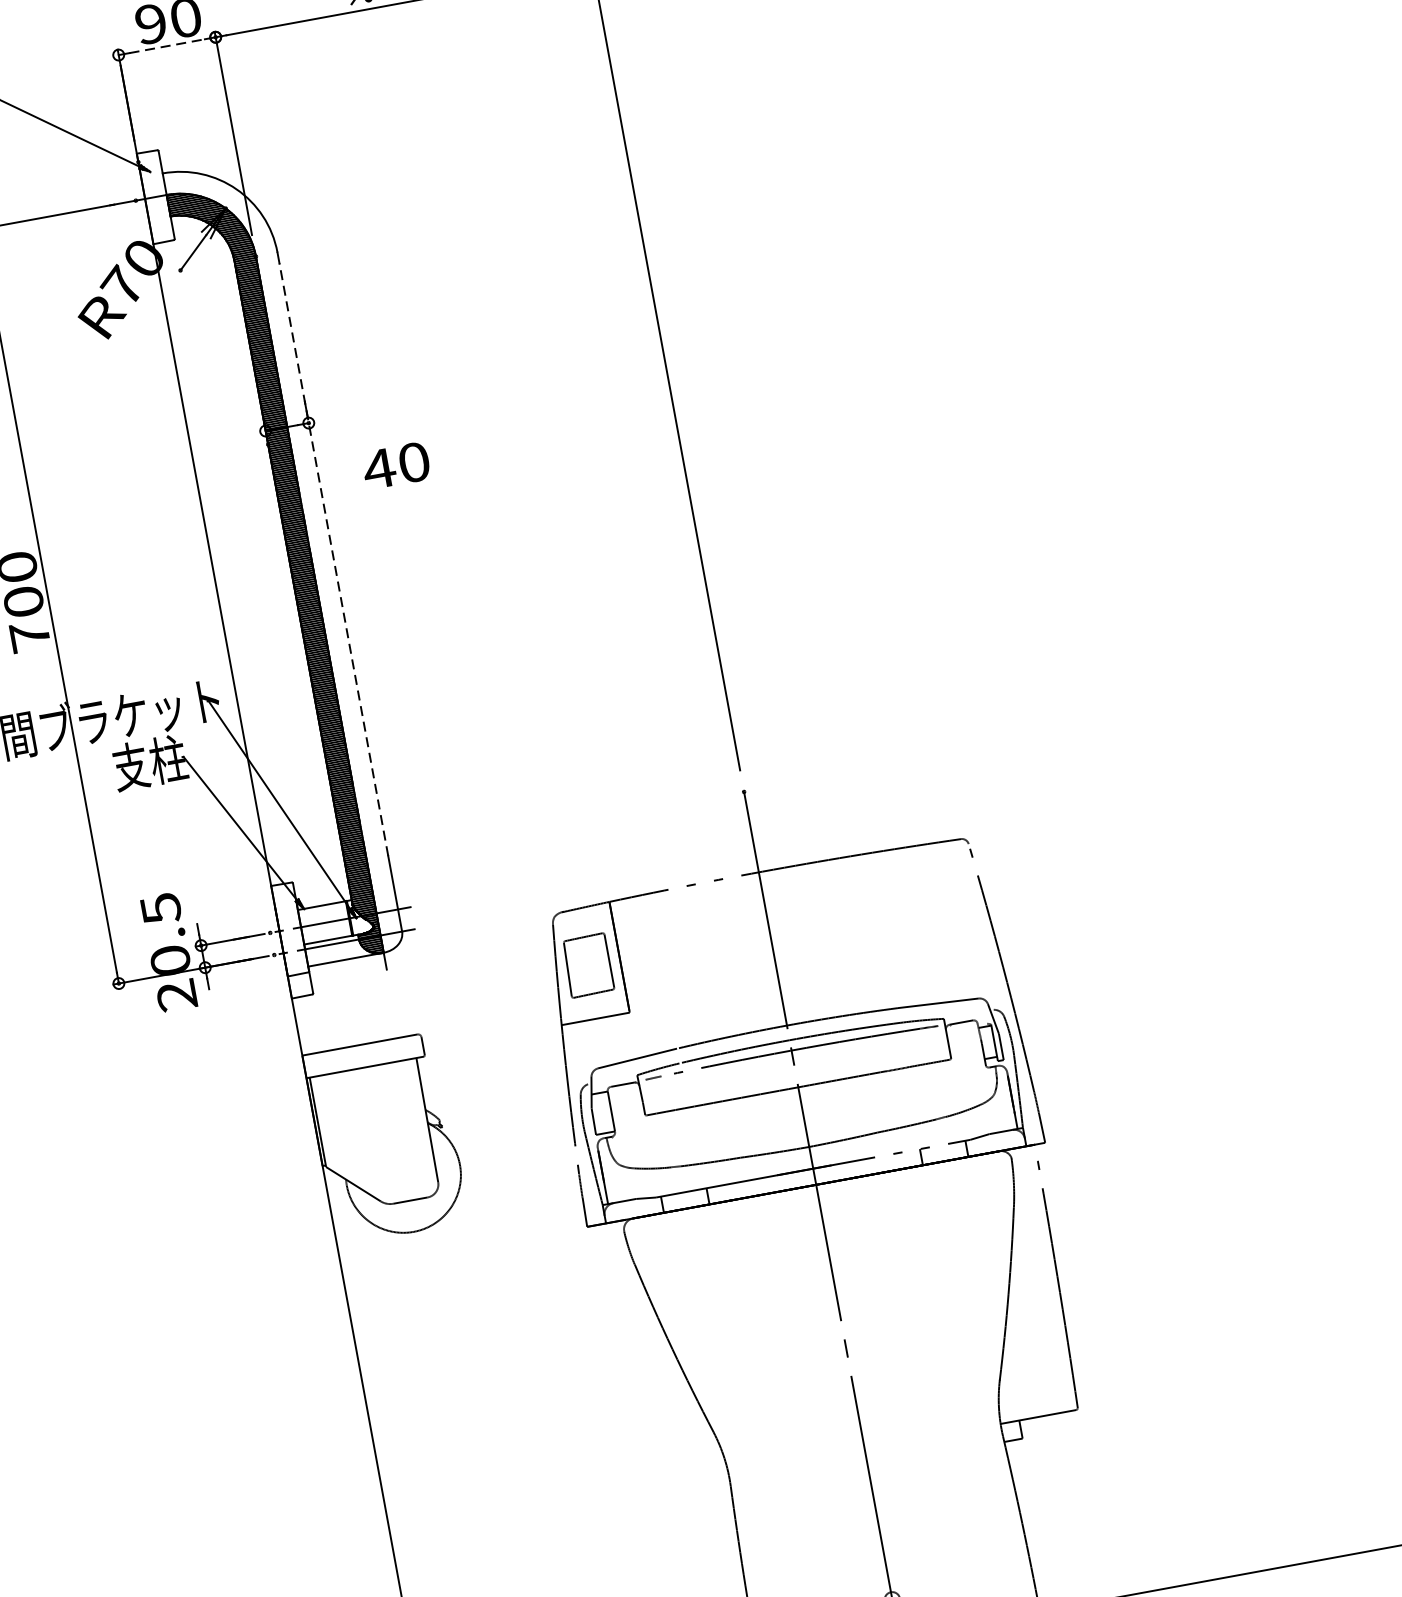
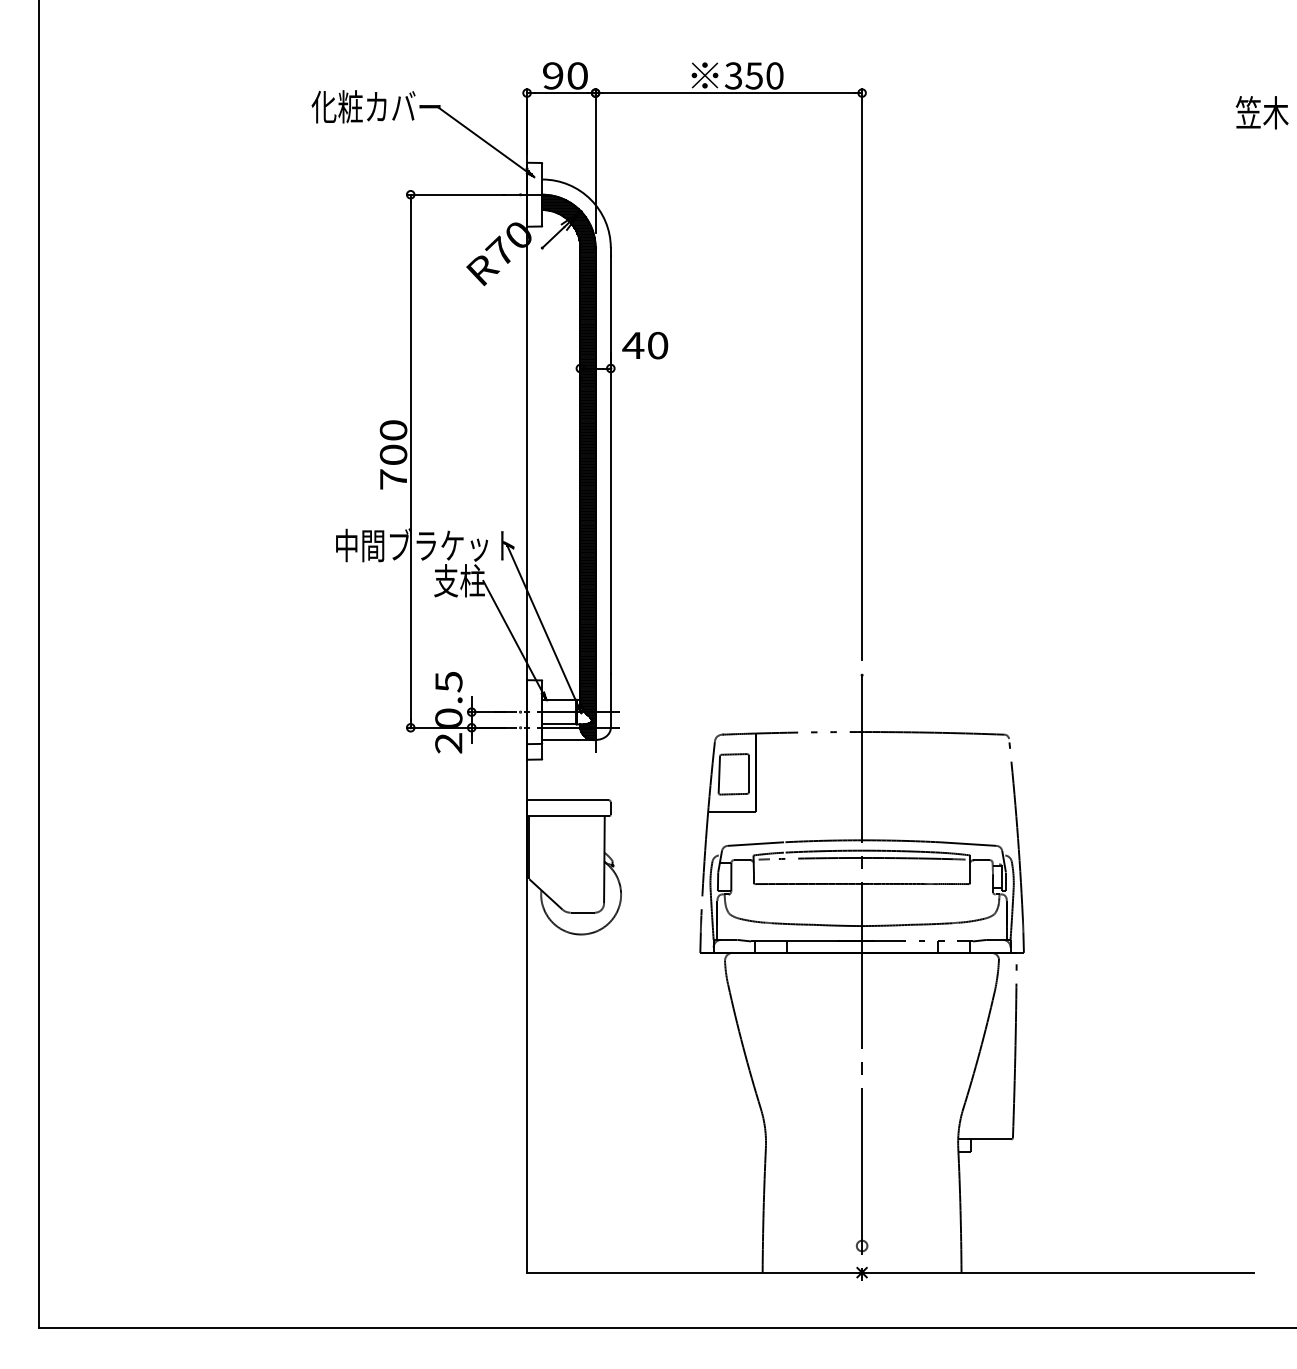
line: (167, 46) -> (561, 93), dashed -> solid
text: (396, 465) -> (645, 345), moved
line: (333, 559) -> (610, 464), dashed -> solid

